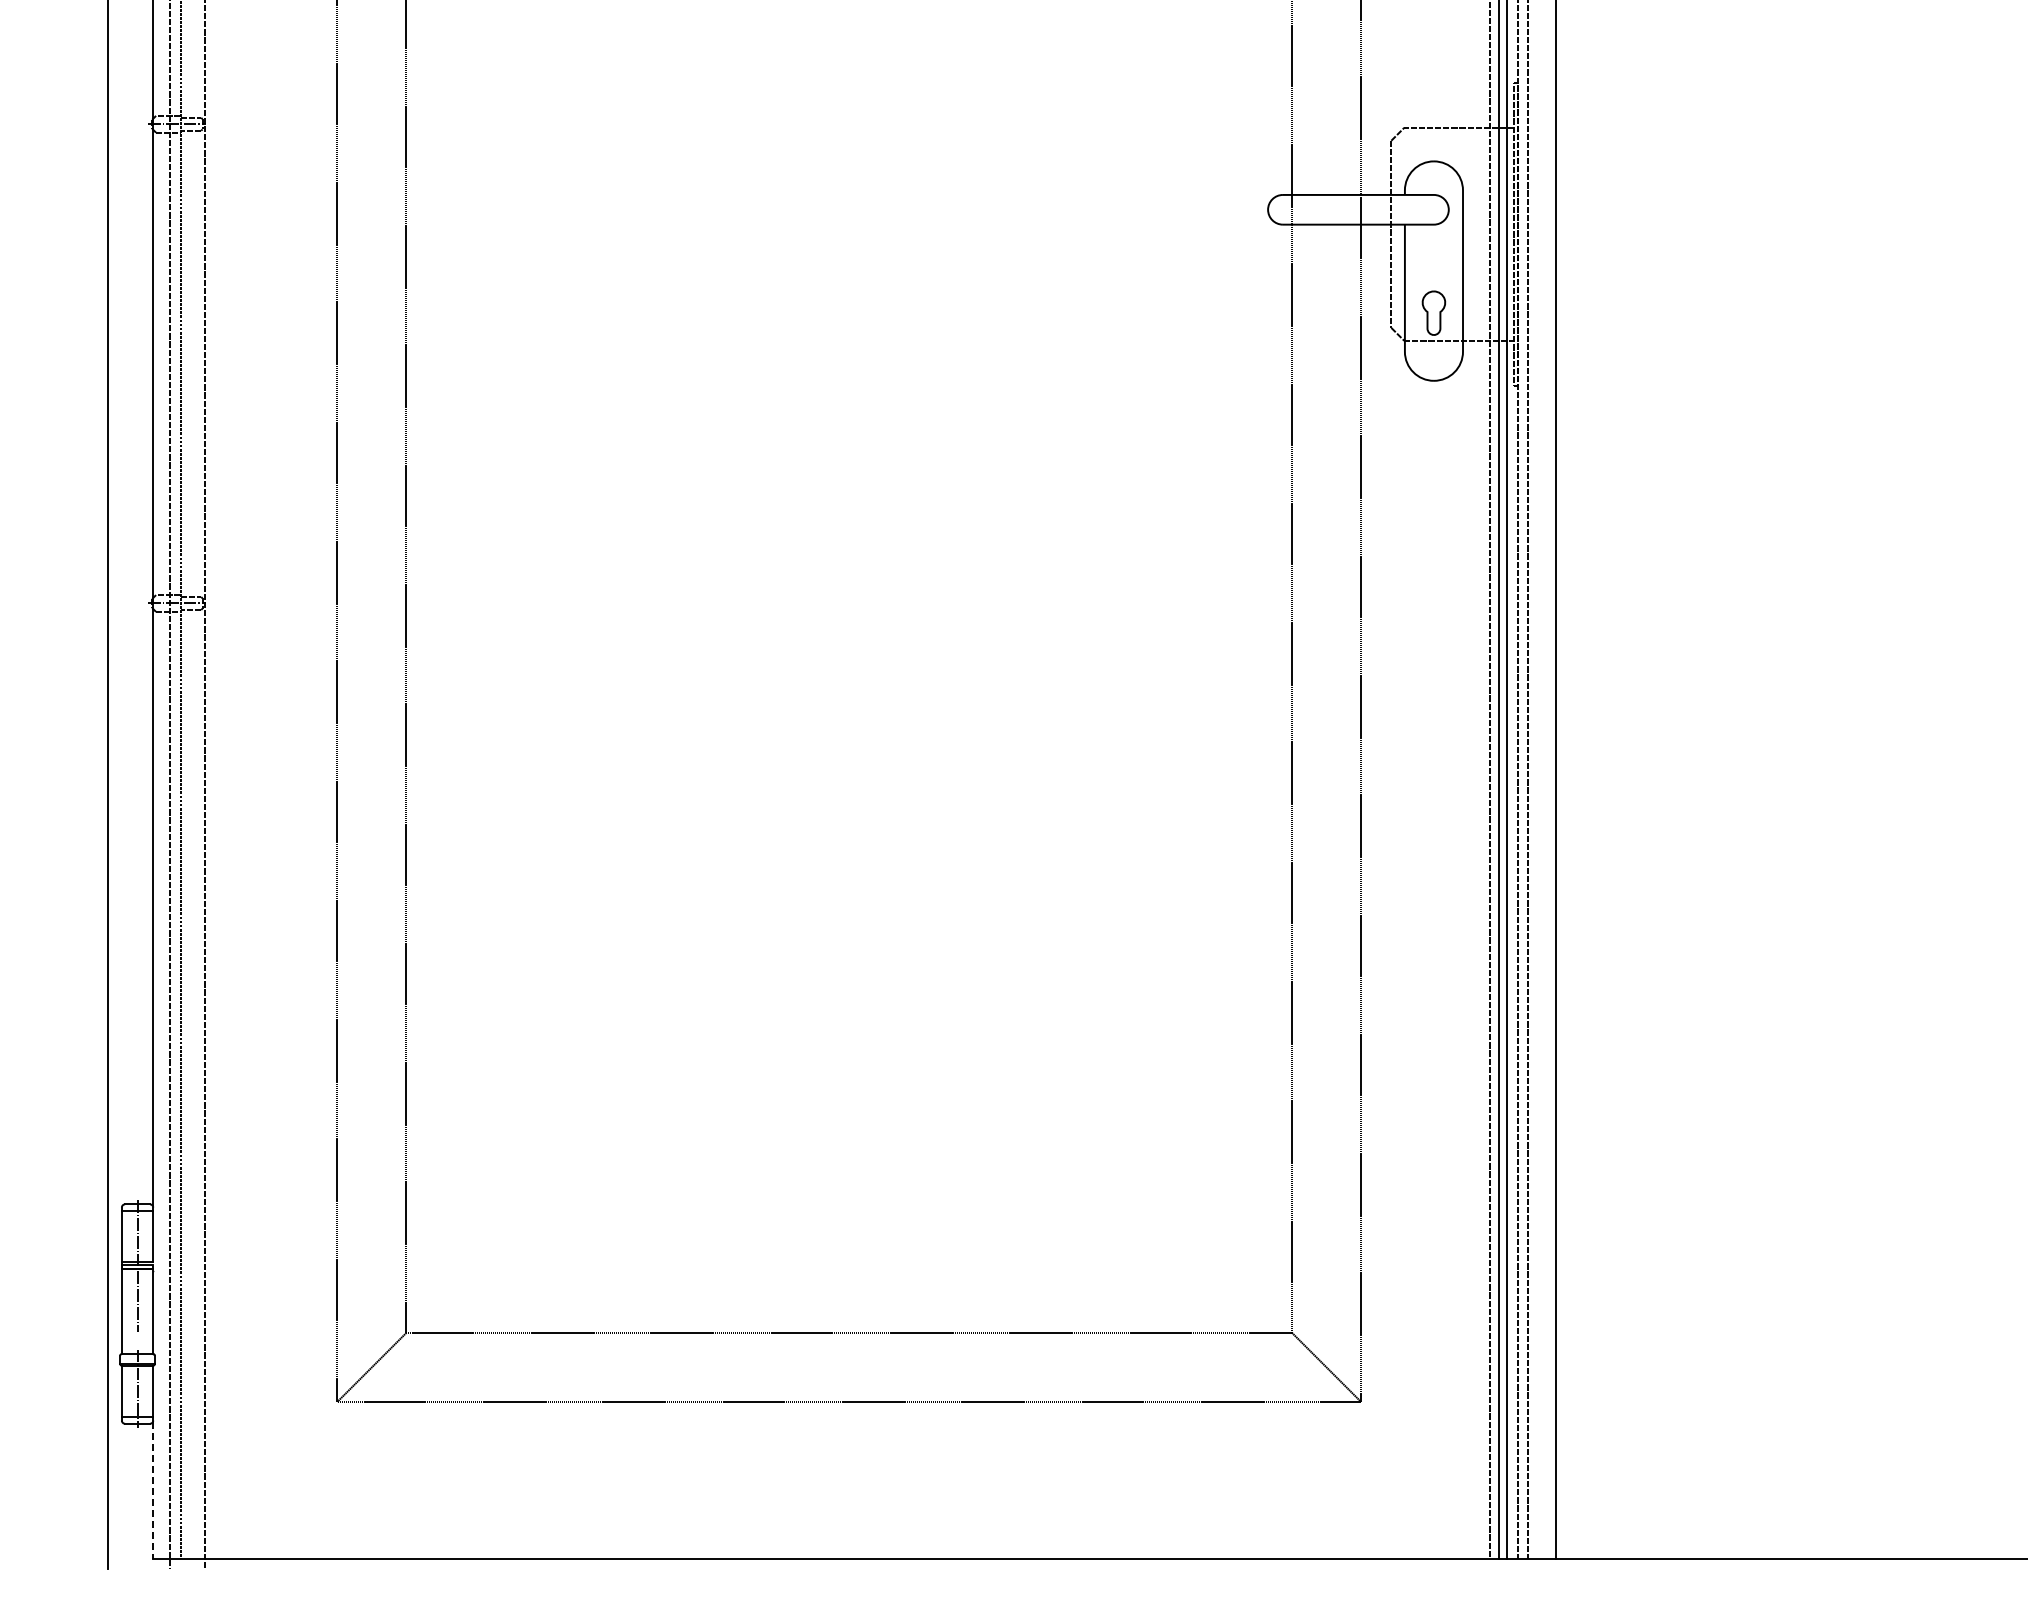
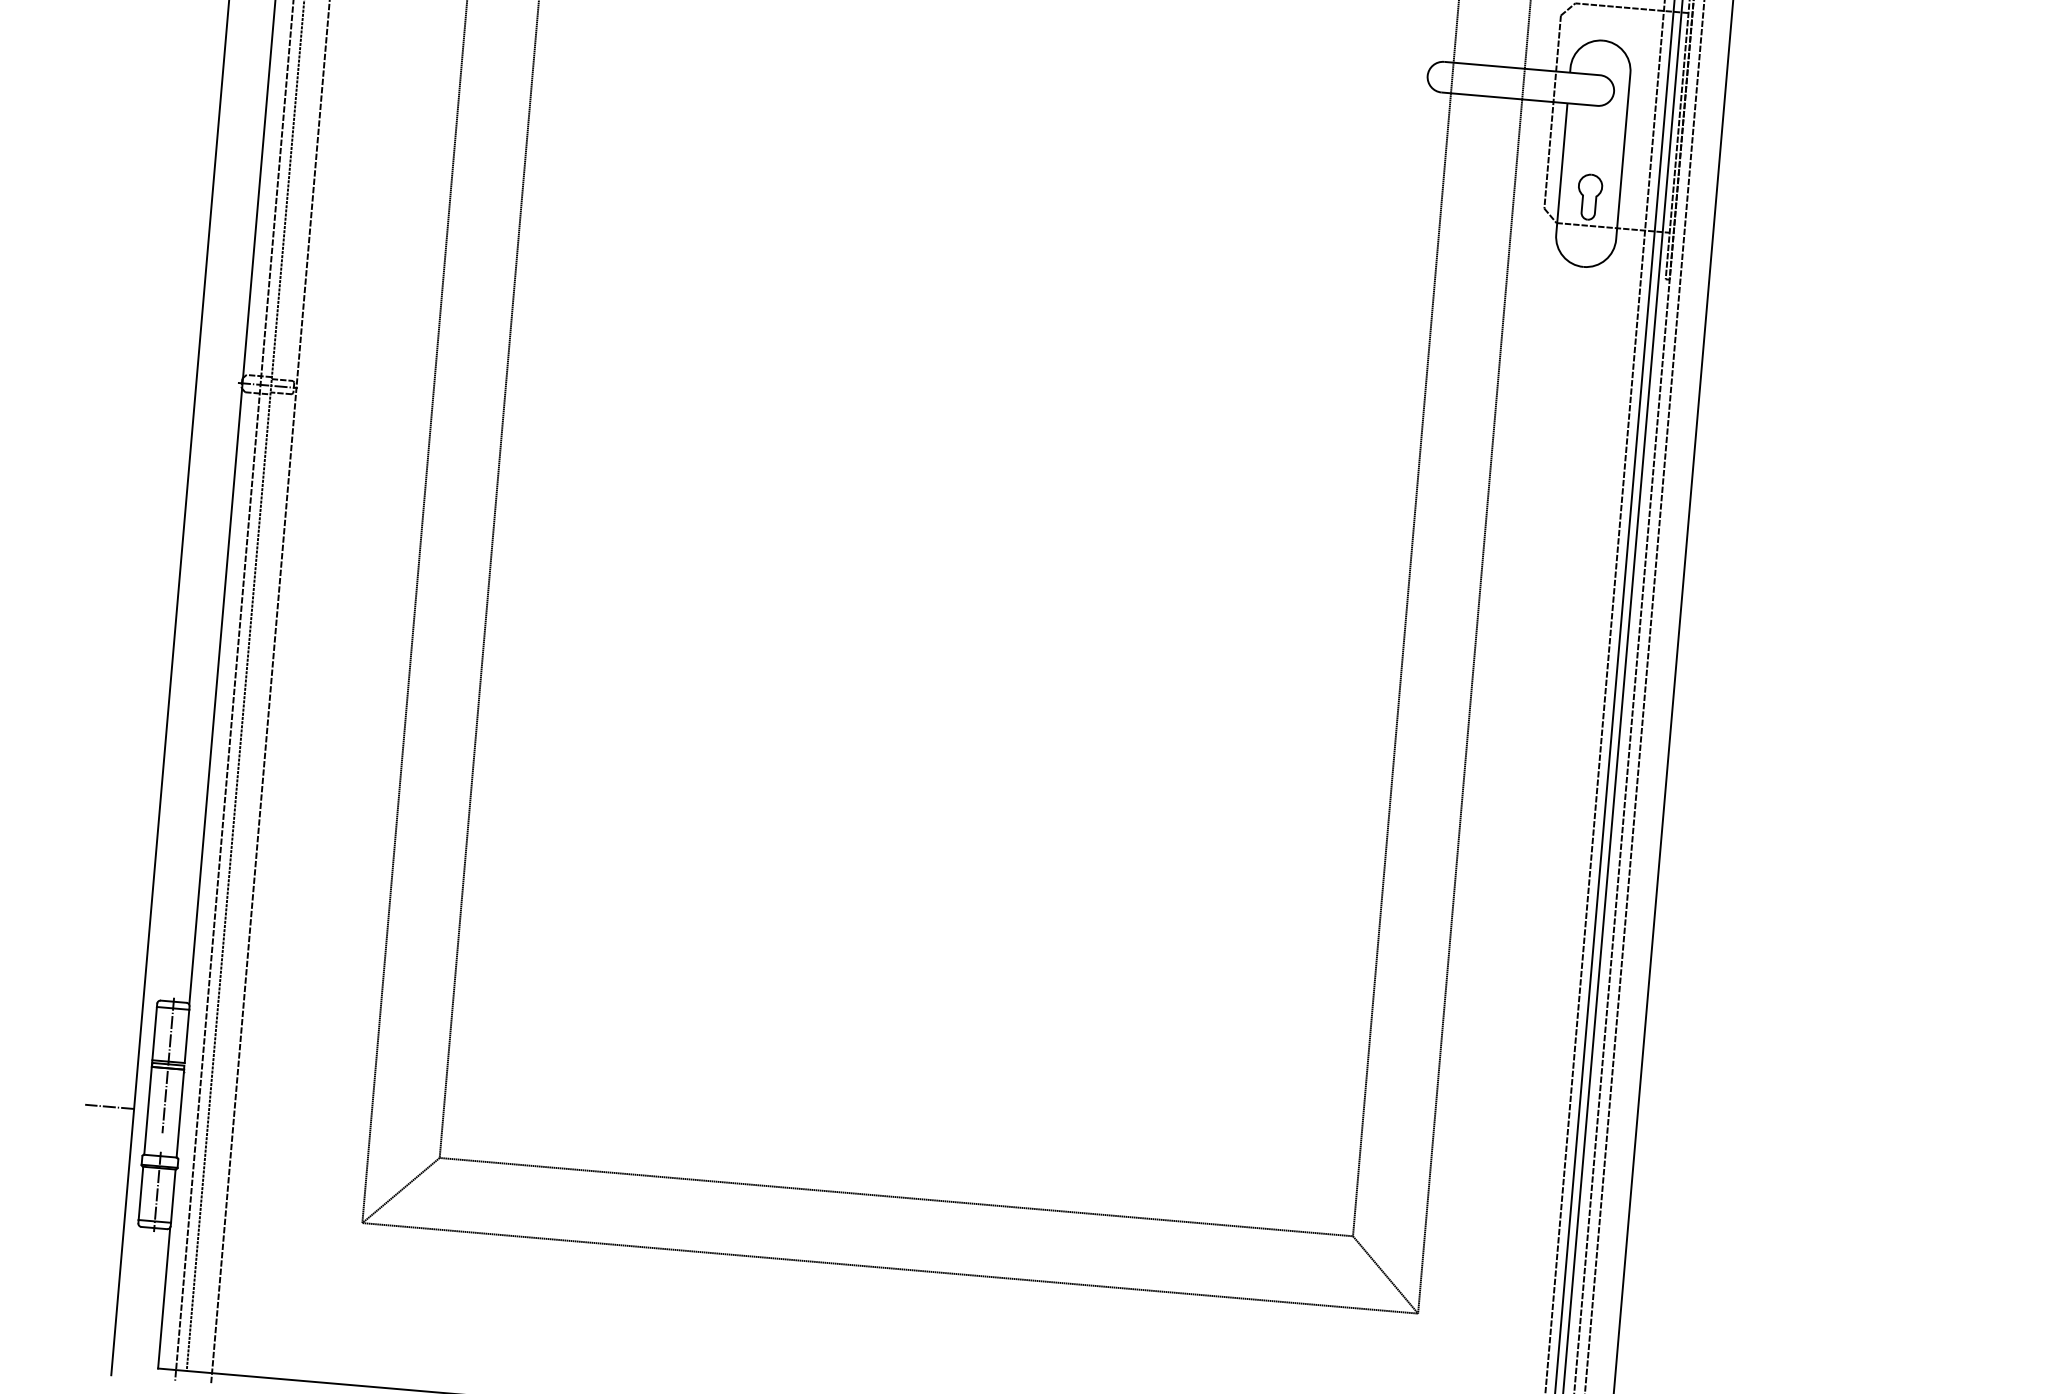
line: (84, 1310) -> (109, 1106), added
line: (152, 1490) -> (163, 1298), dashed -> solid

